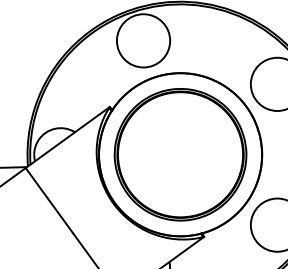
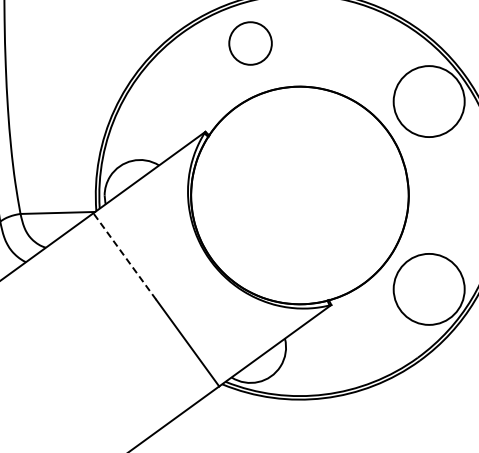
circle: (143, 40) -> (250, 43), size x0.6
part: (180, 154) -> (299, 195), removed
line: (49, 200) -> (124, 256), solid -> dashed

